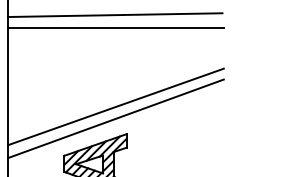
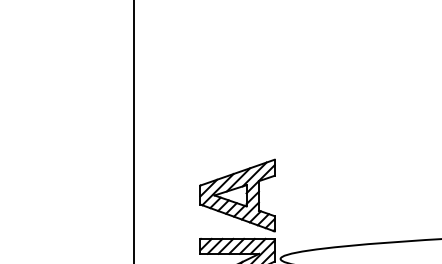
line: (114, 15) -> (260, 18), removed
line: (115, 27) -> (261, 33), removed
line: (115, 106) -> (261, 126), removed
line: (115, 118) -> (261, 141), removed

